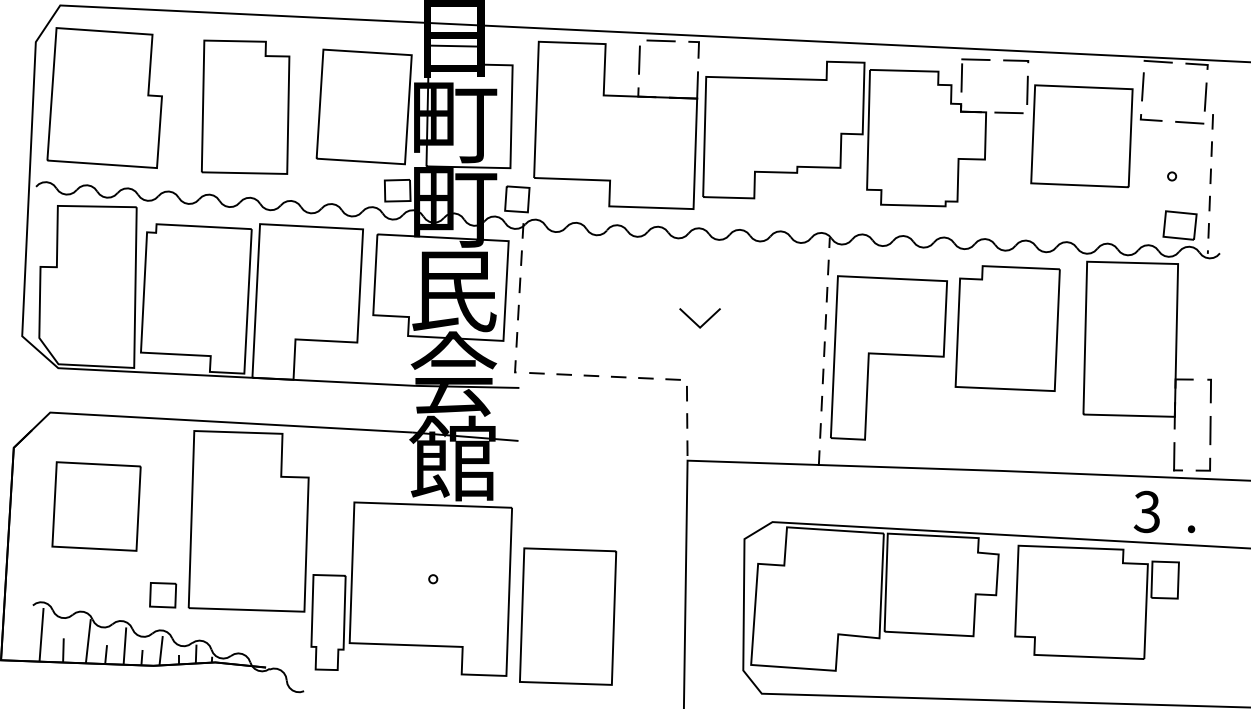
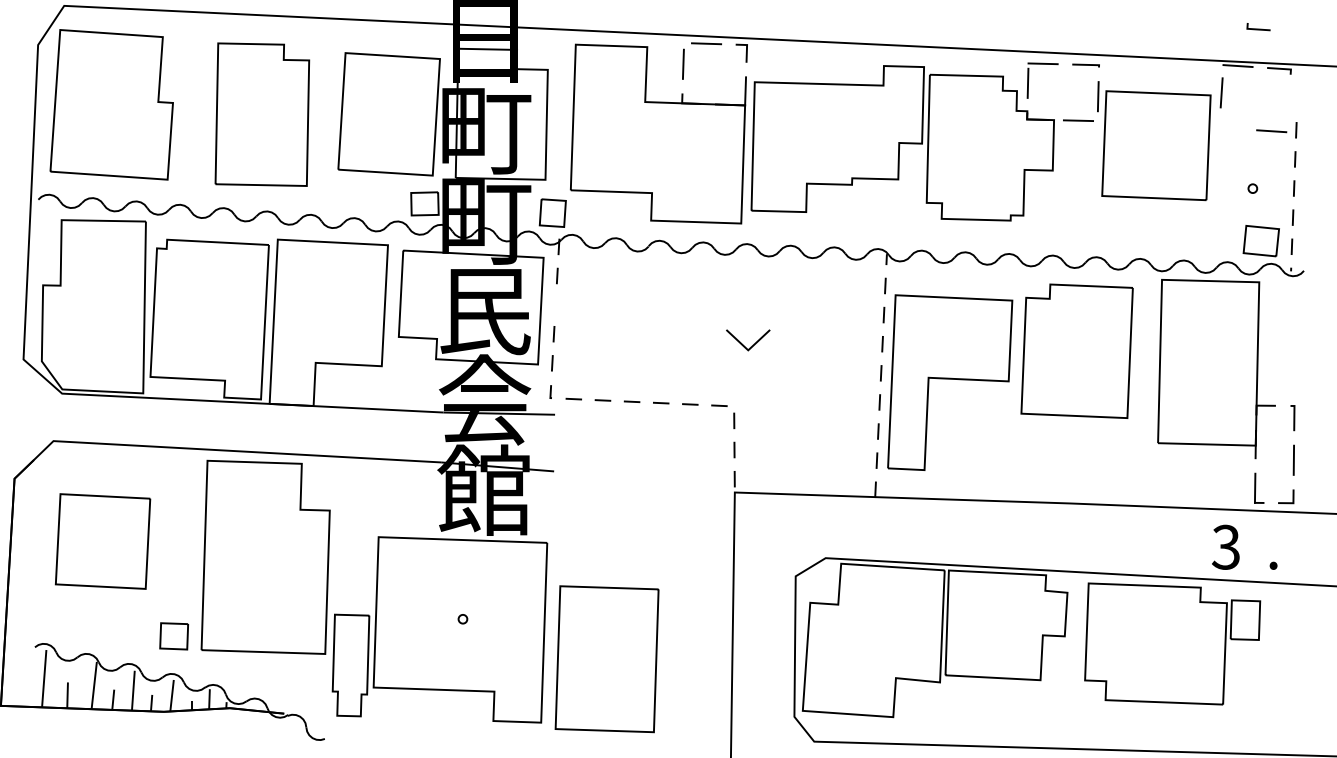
line: (1205, 96) -> (1288, 103), removed
line: (1151, 119) -> (1258, 28), moved
line: (519, 284) -> (555, 304), removed

